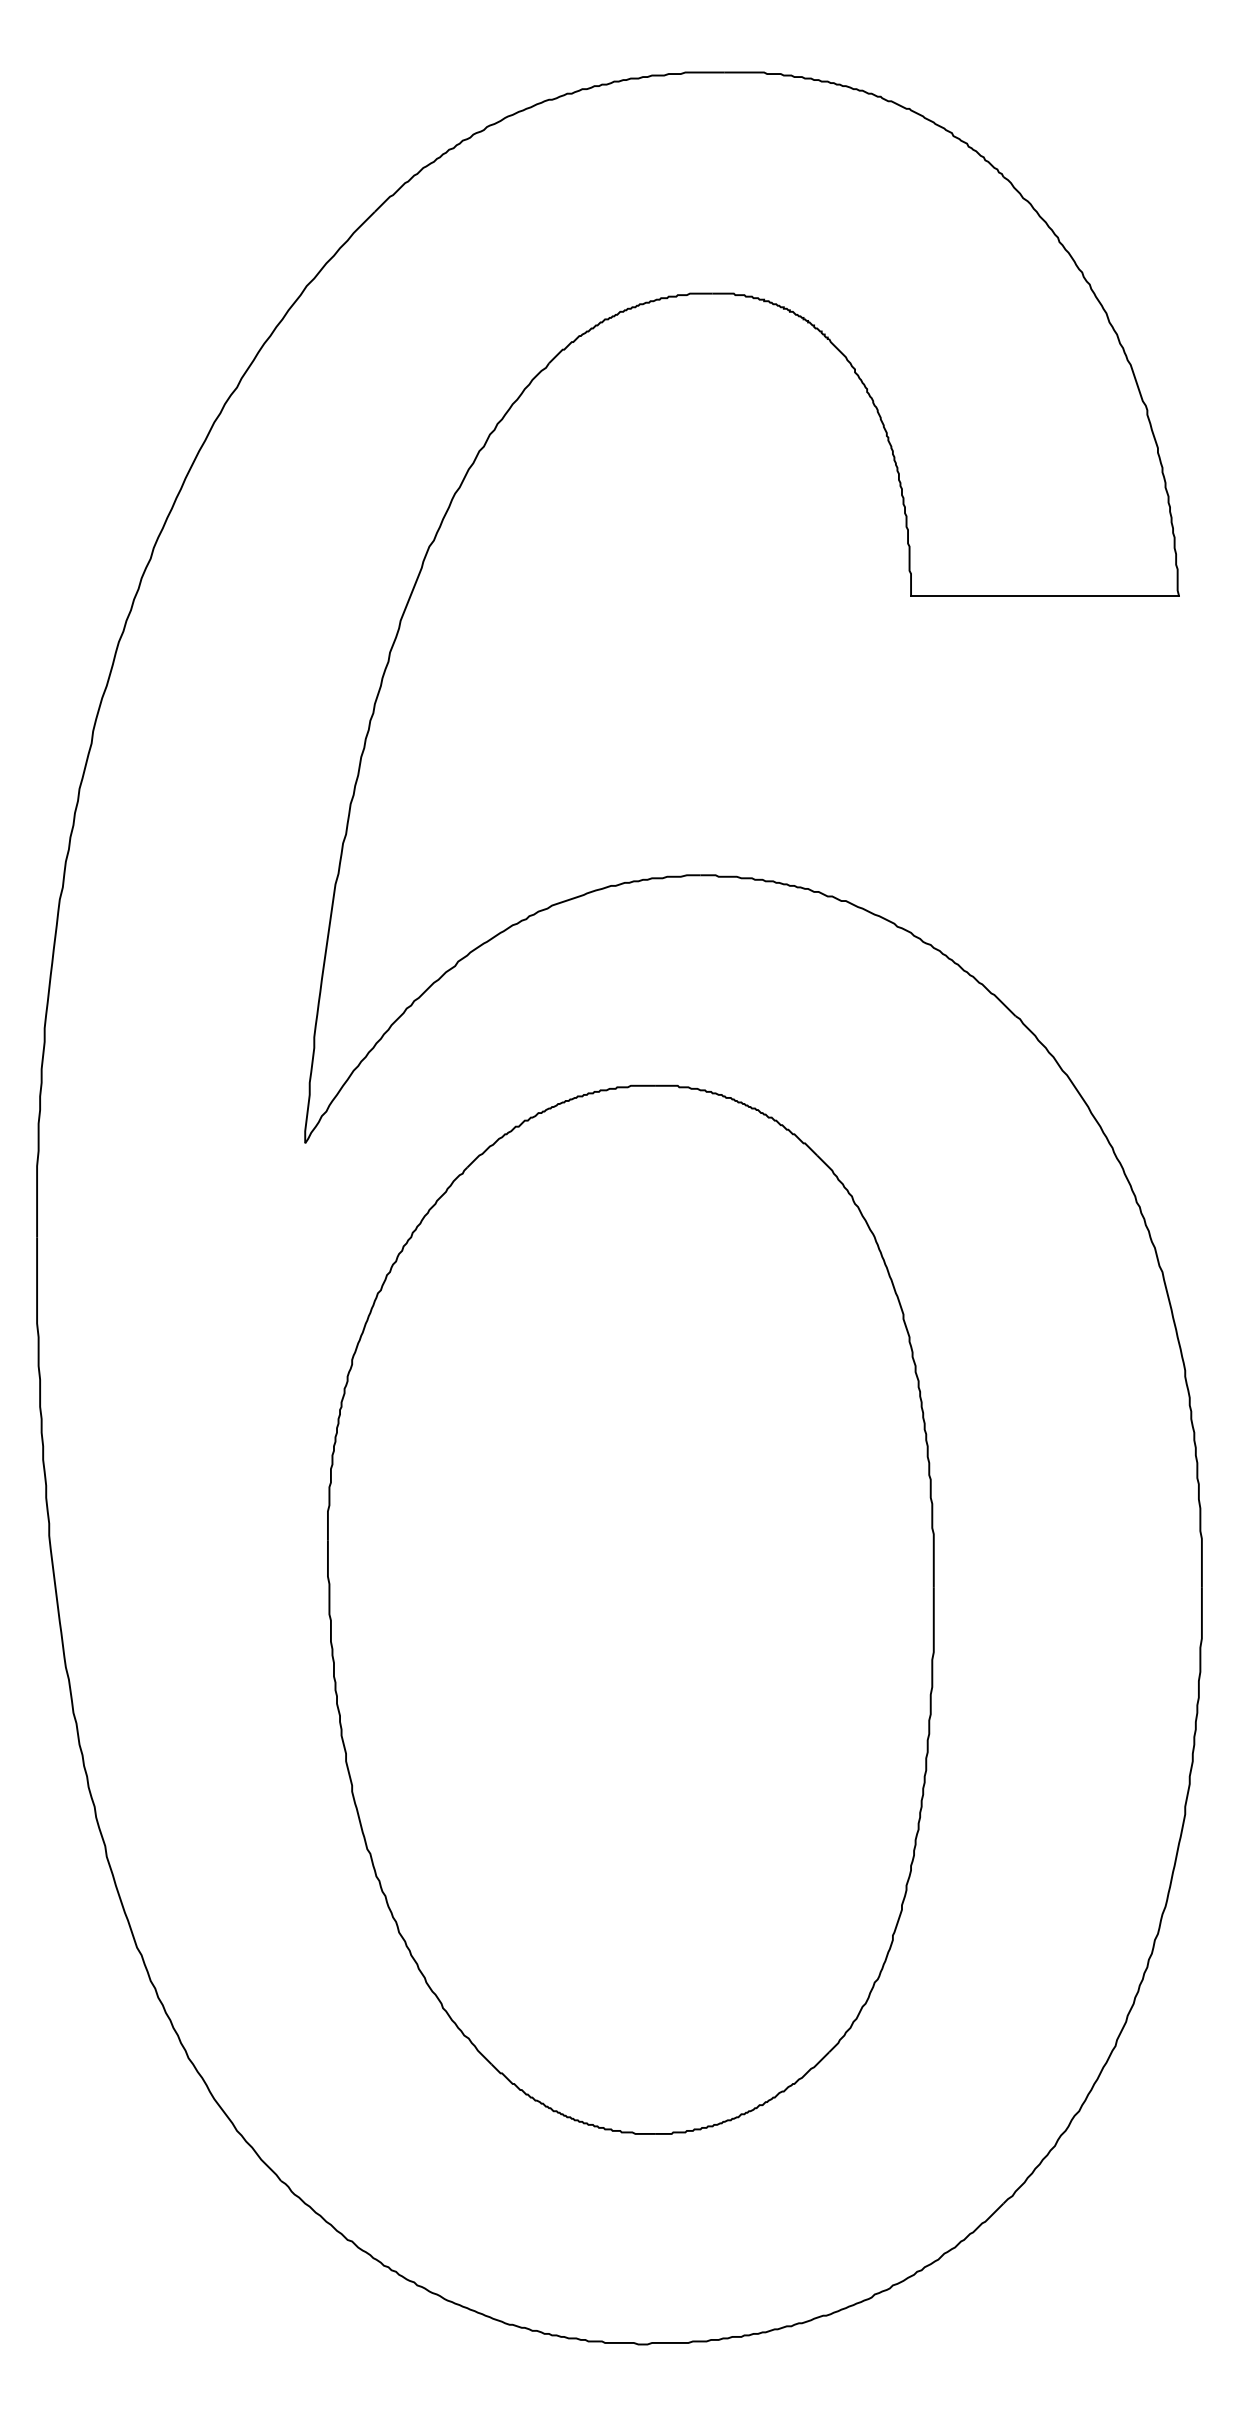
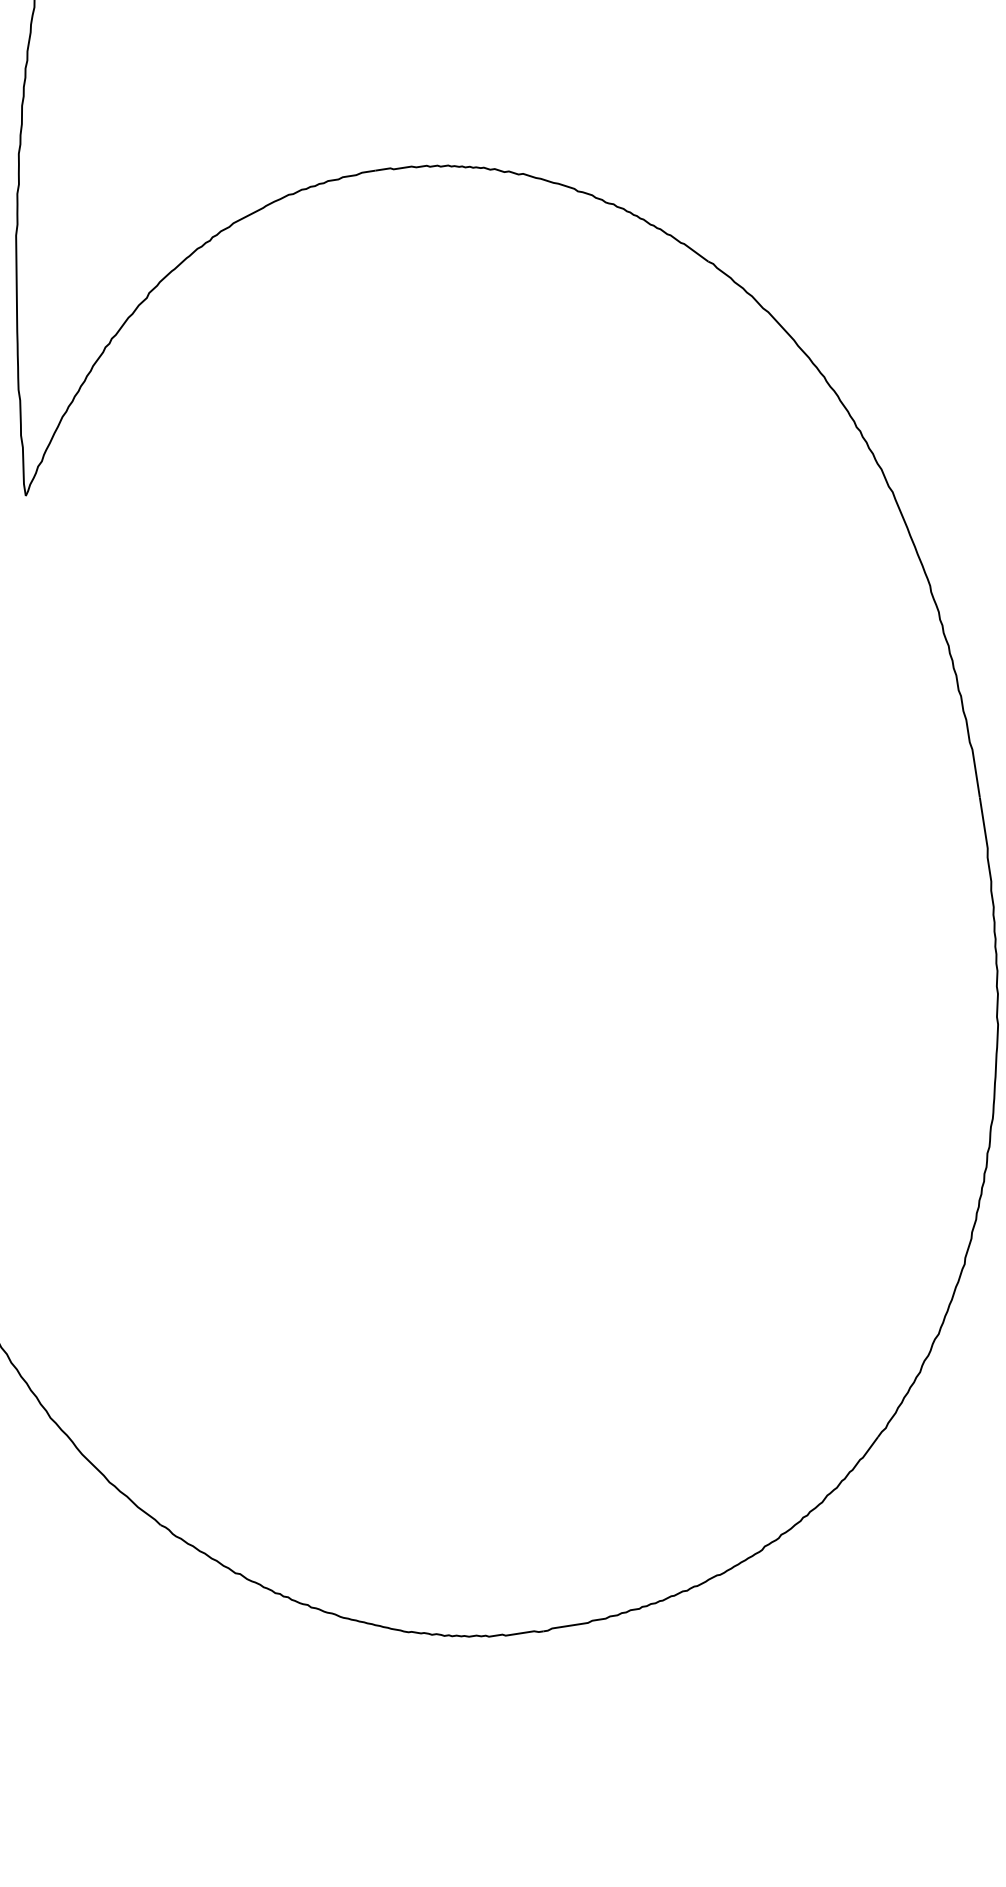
part: (630, 1609) -> (418, 906), removed

